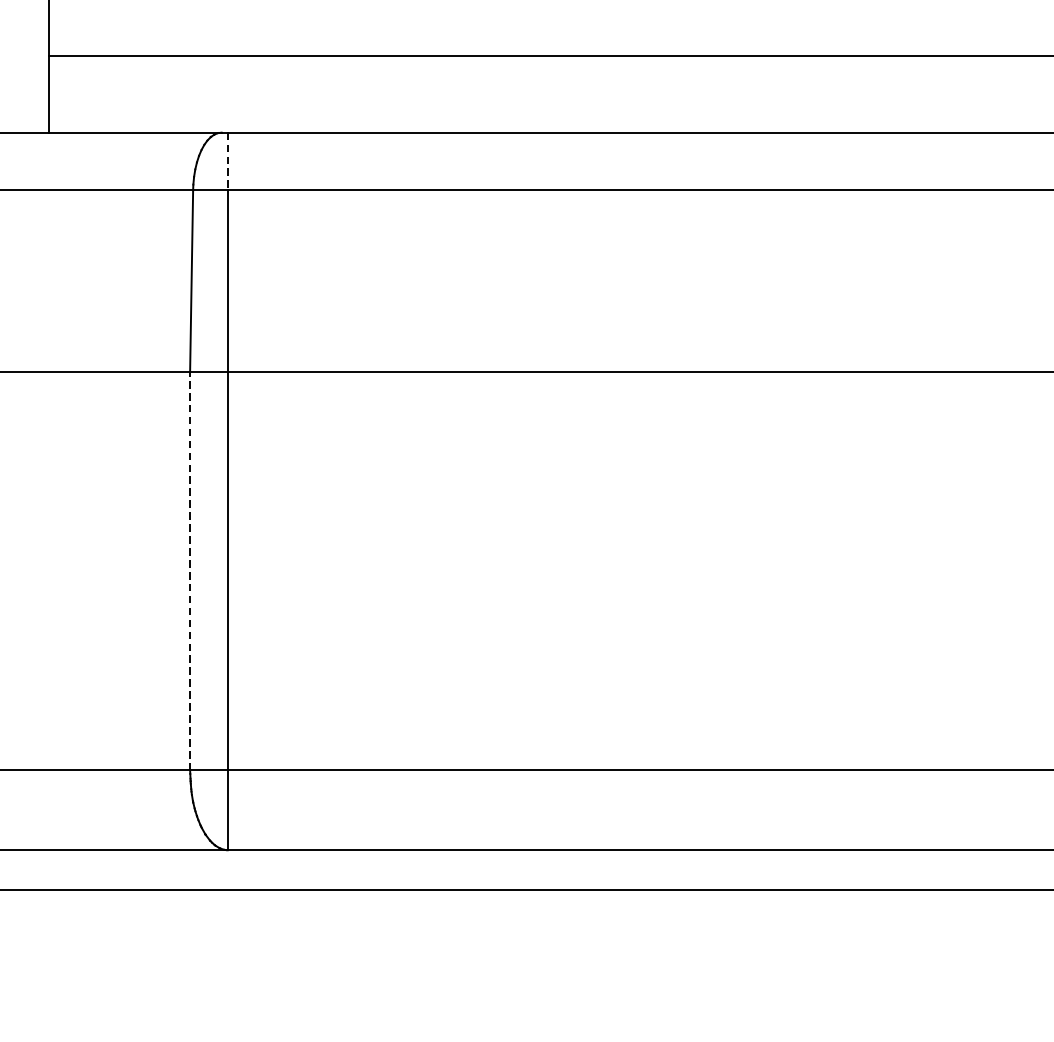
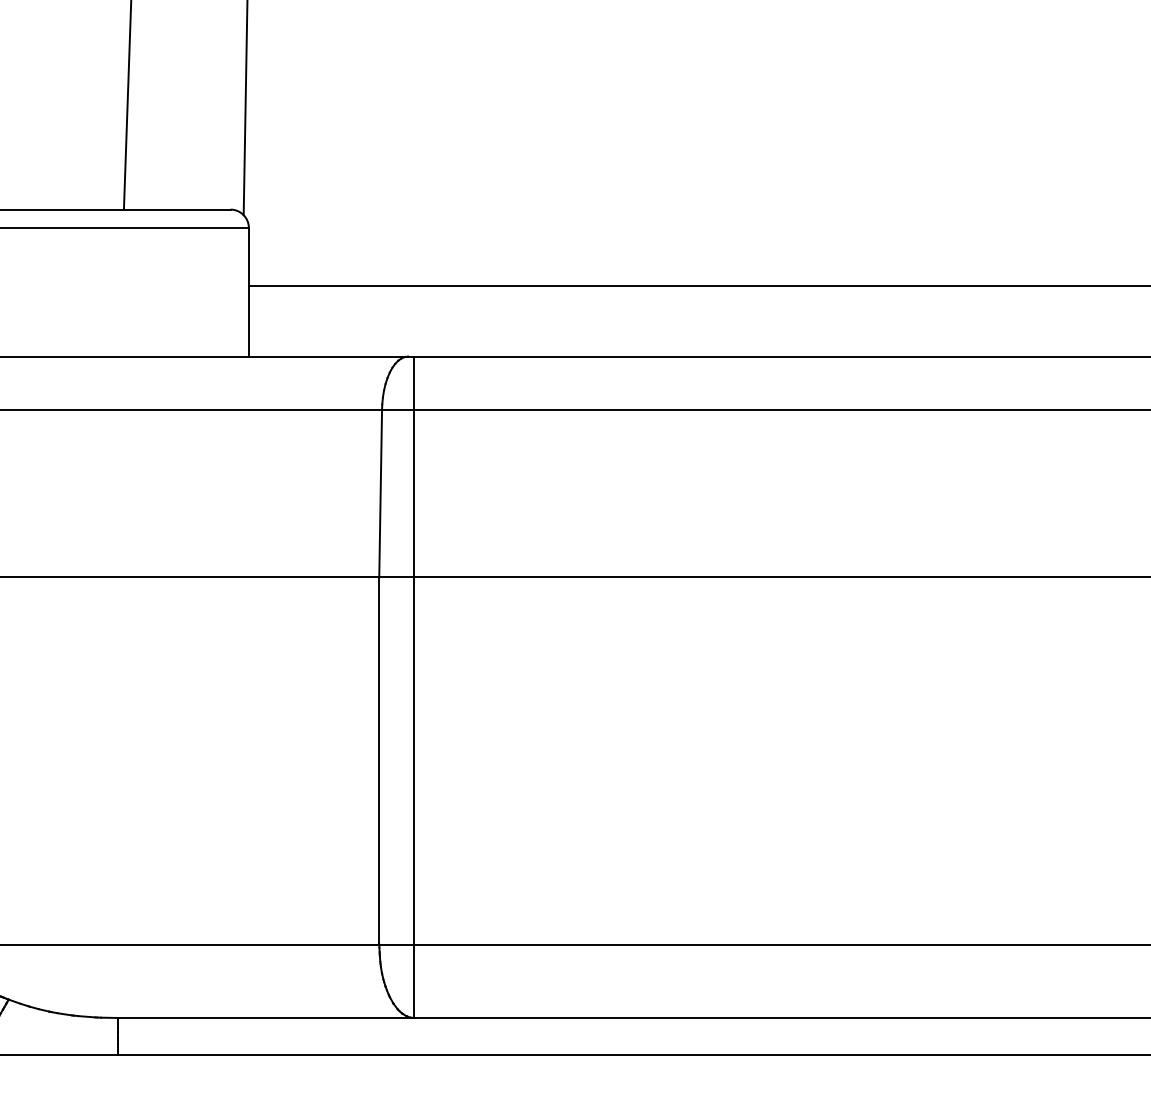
line: (228, 161) -> (414, 383), dashed -> solid
line: (190, 570) -> (379, 760), dashed -> solid

